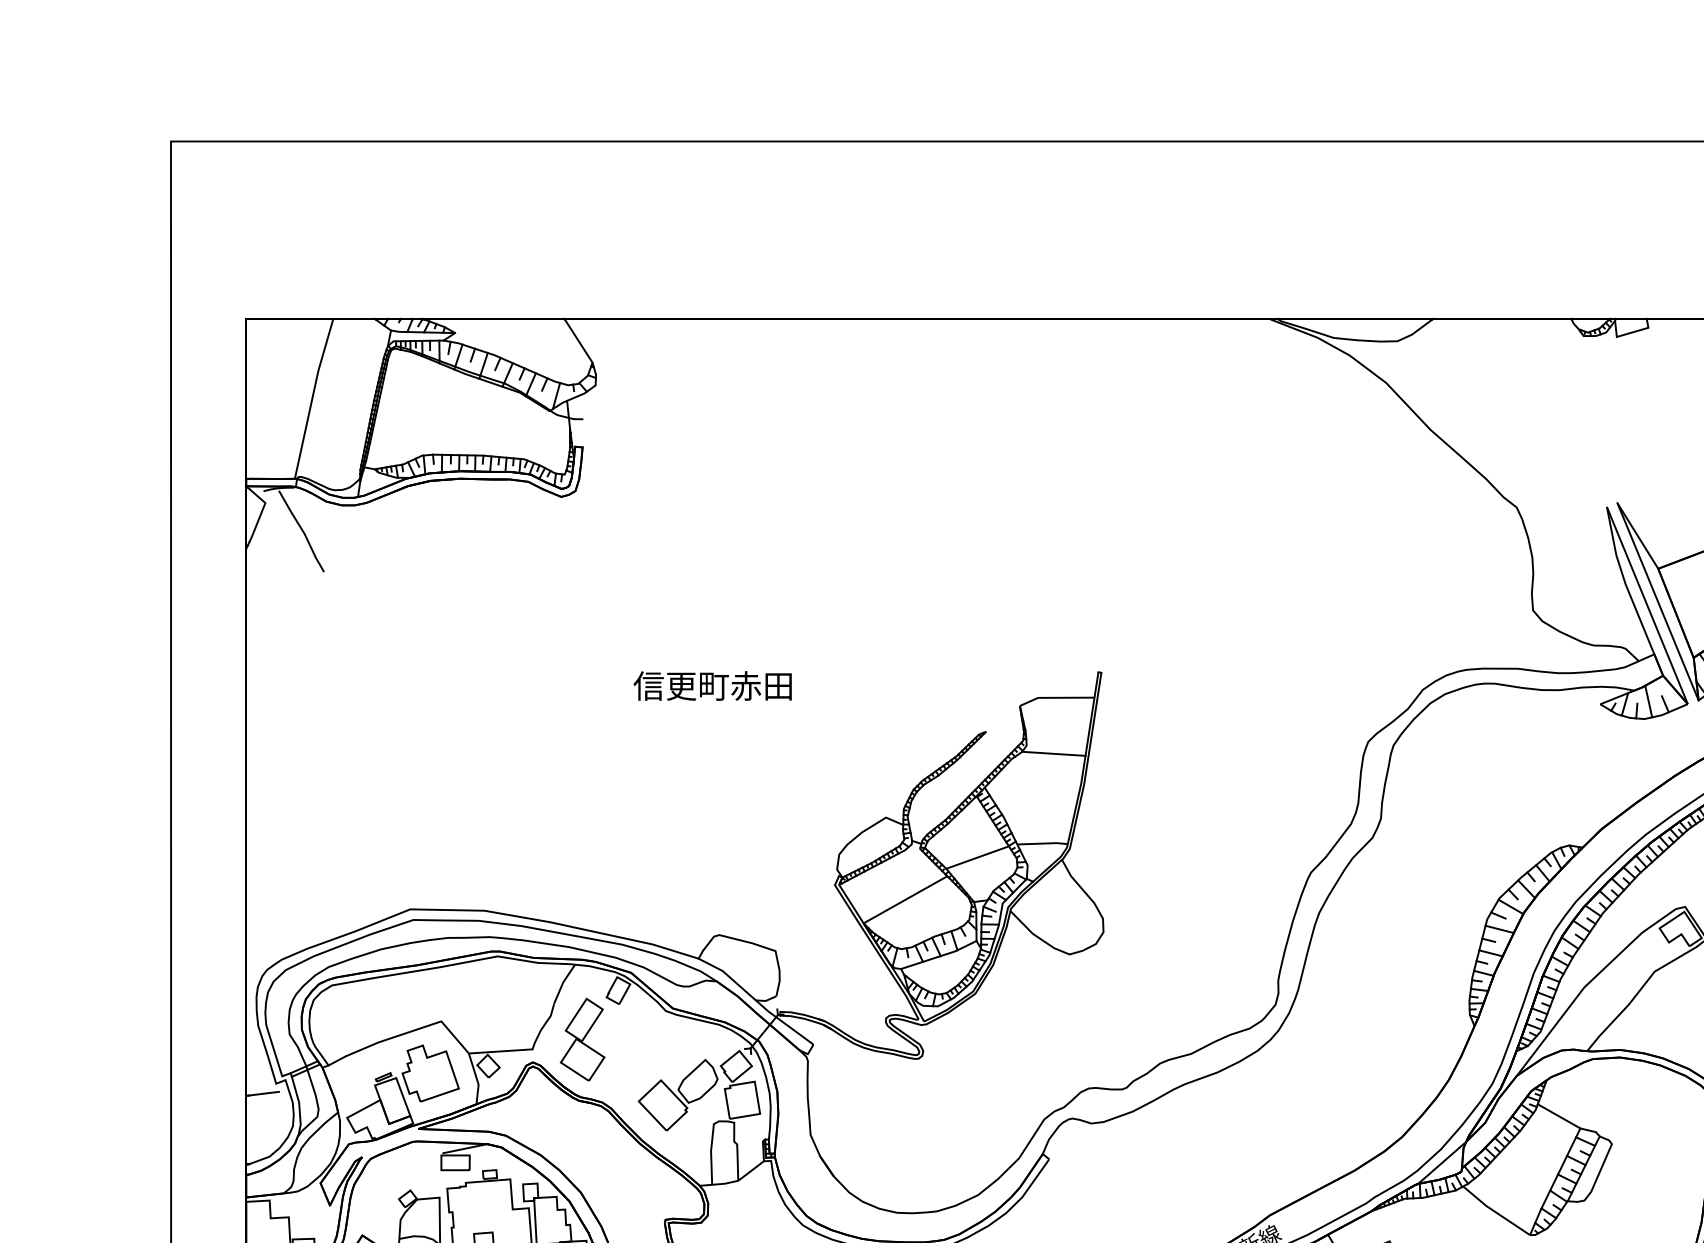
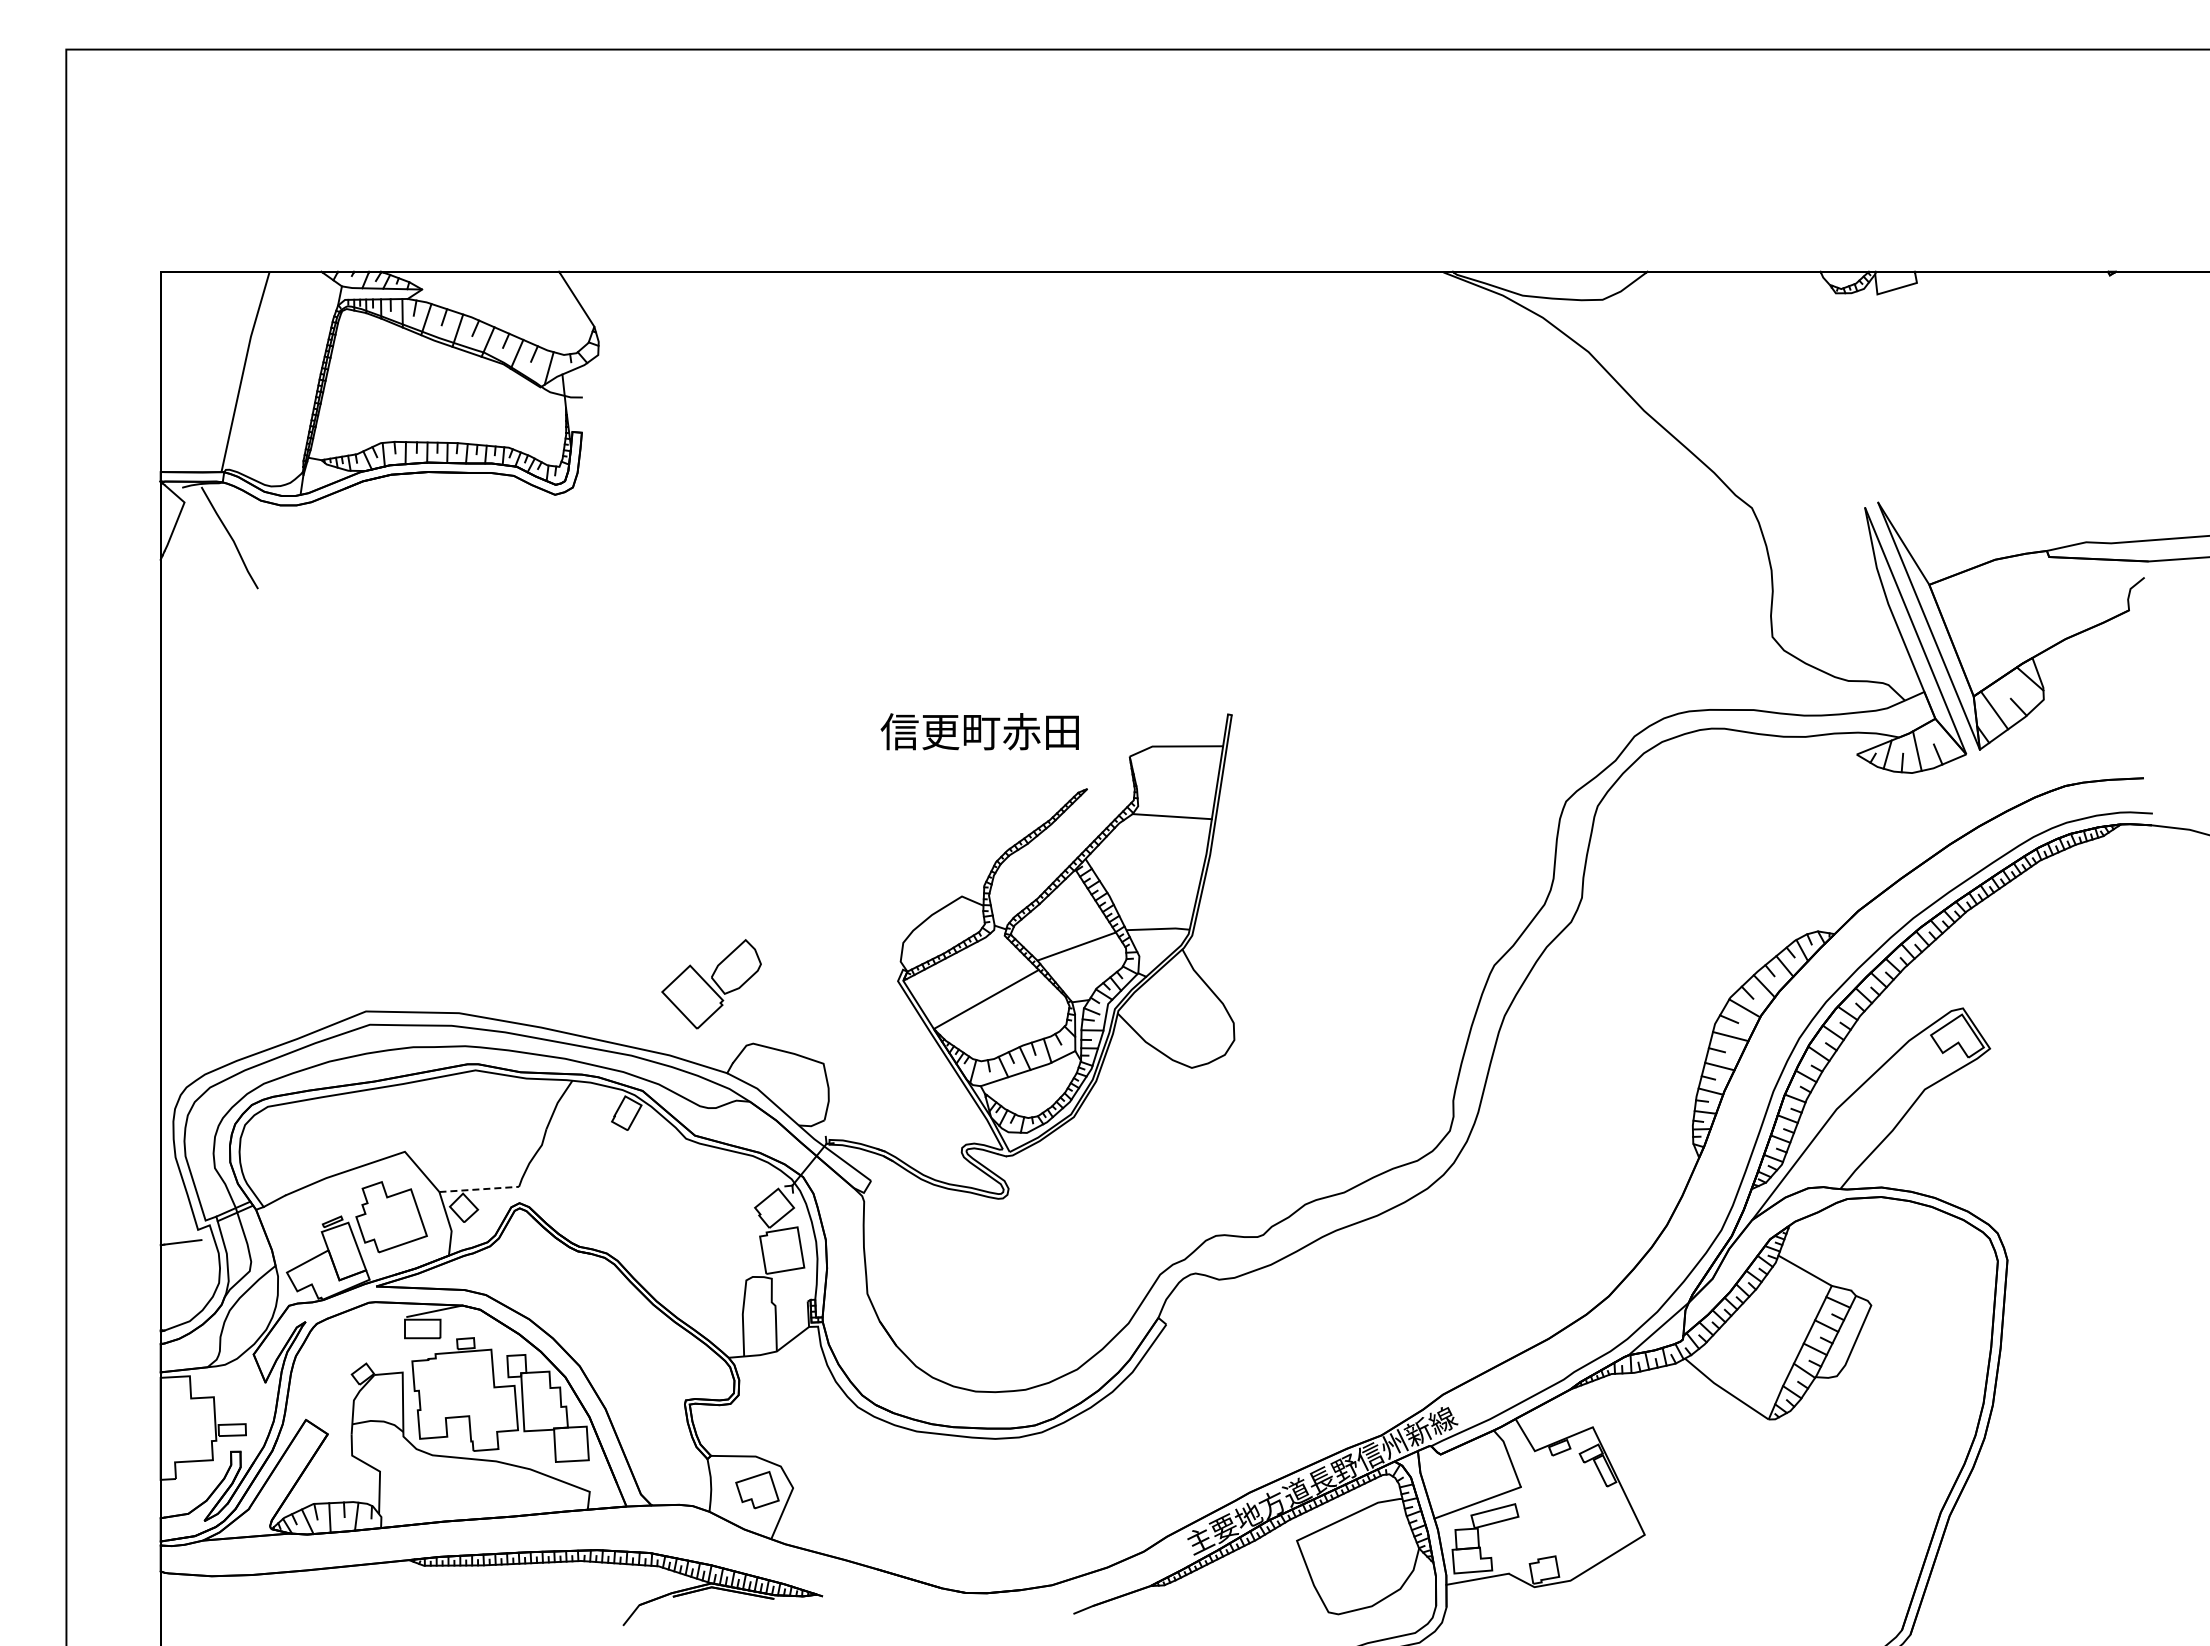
text: (712, 685) -> (979, 731), moved
part: (582, 1039) -> (581, 1174), removed
line: (500, 1051) -> (479, 1189), solid -> dashed
part: (678, 1095) -> (711, 984), moved

